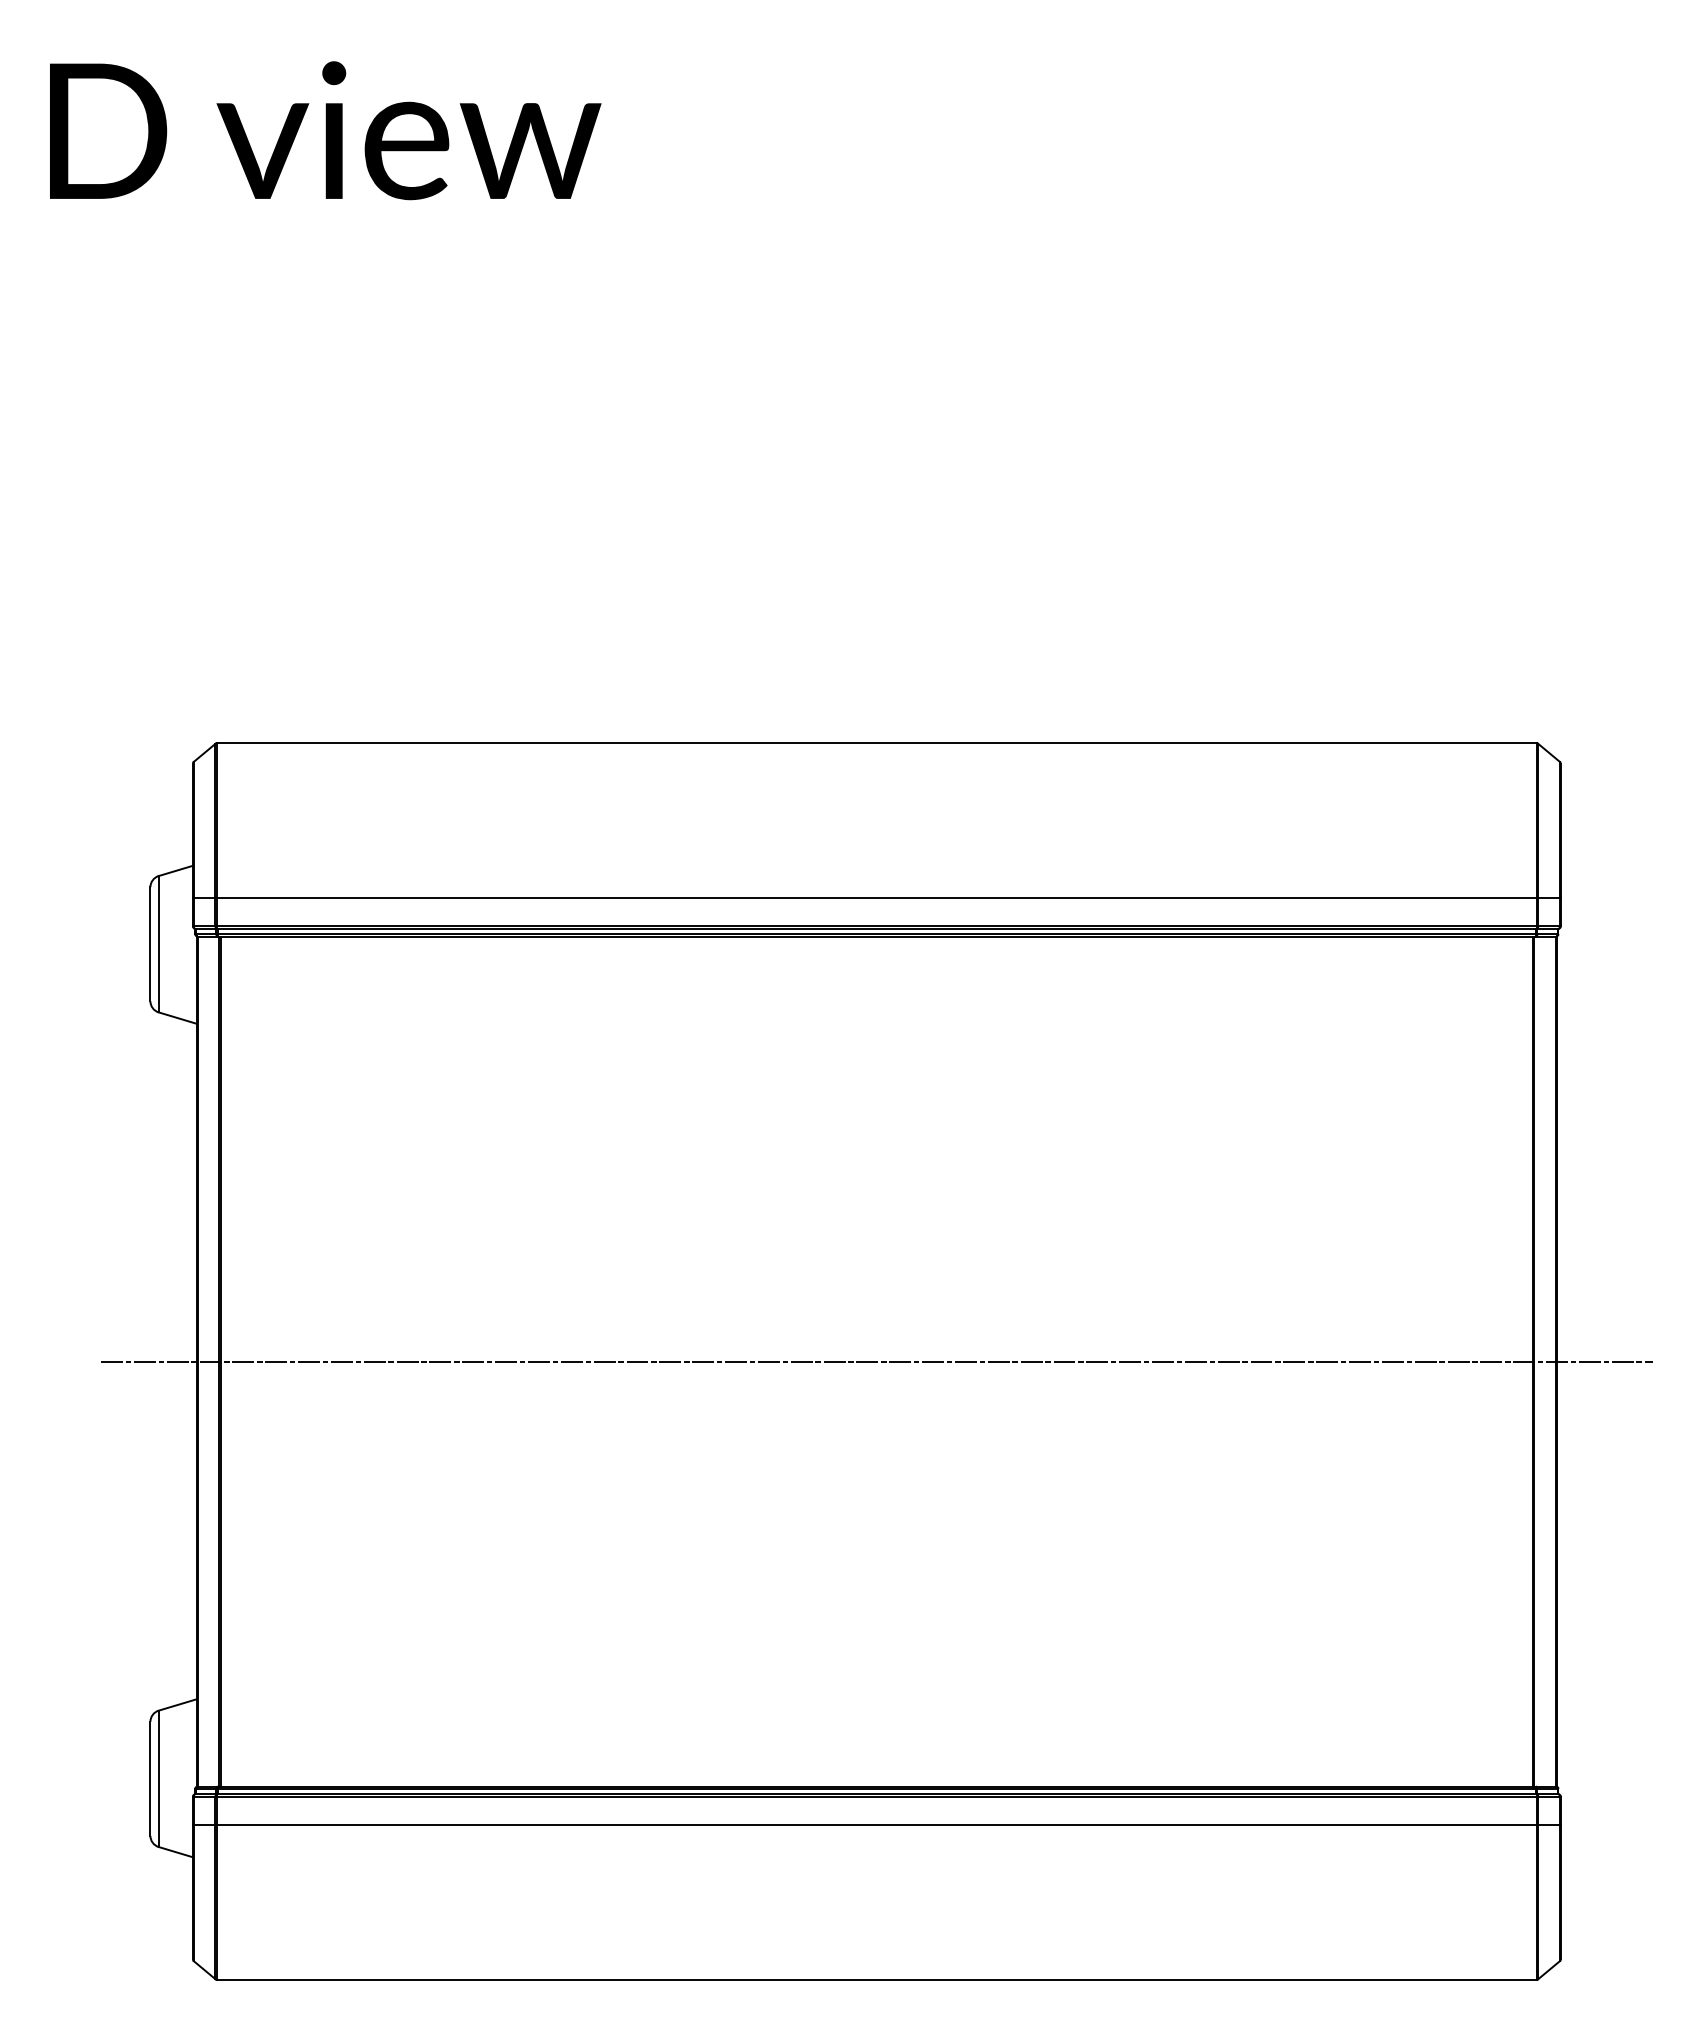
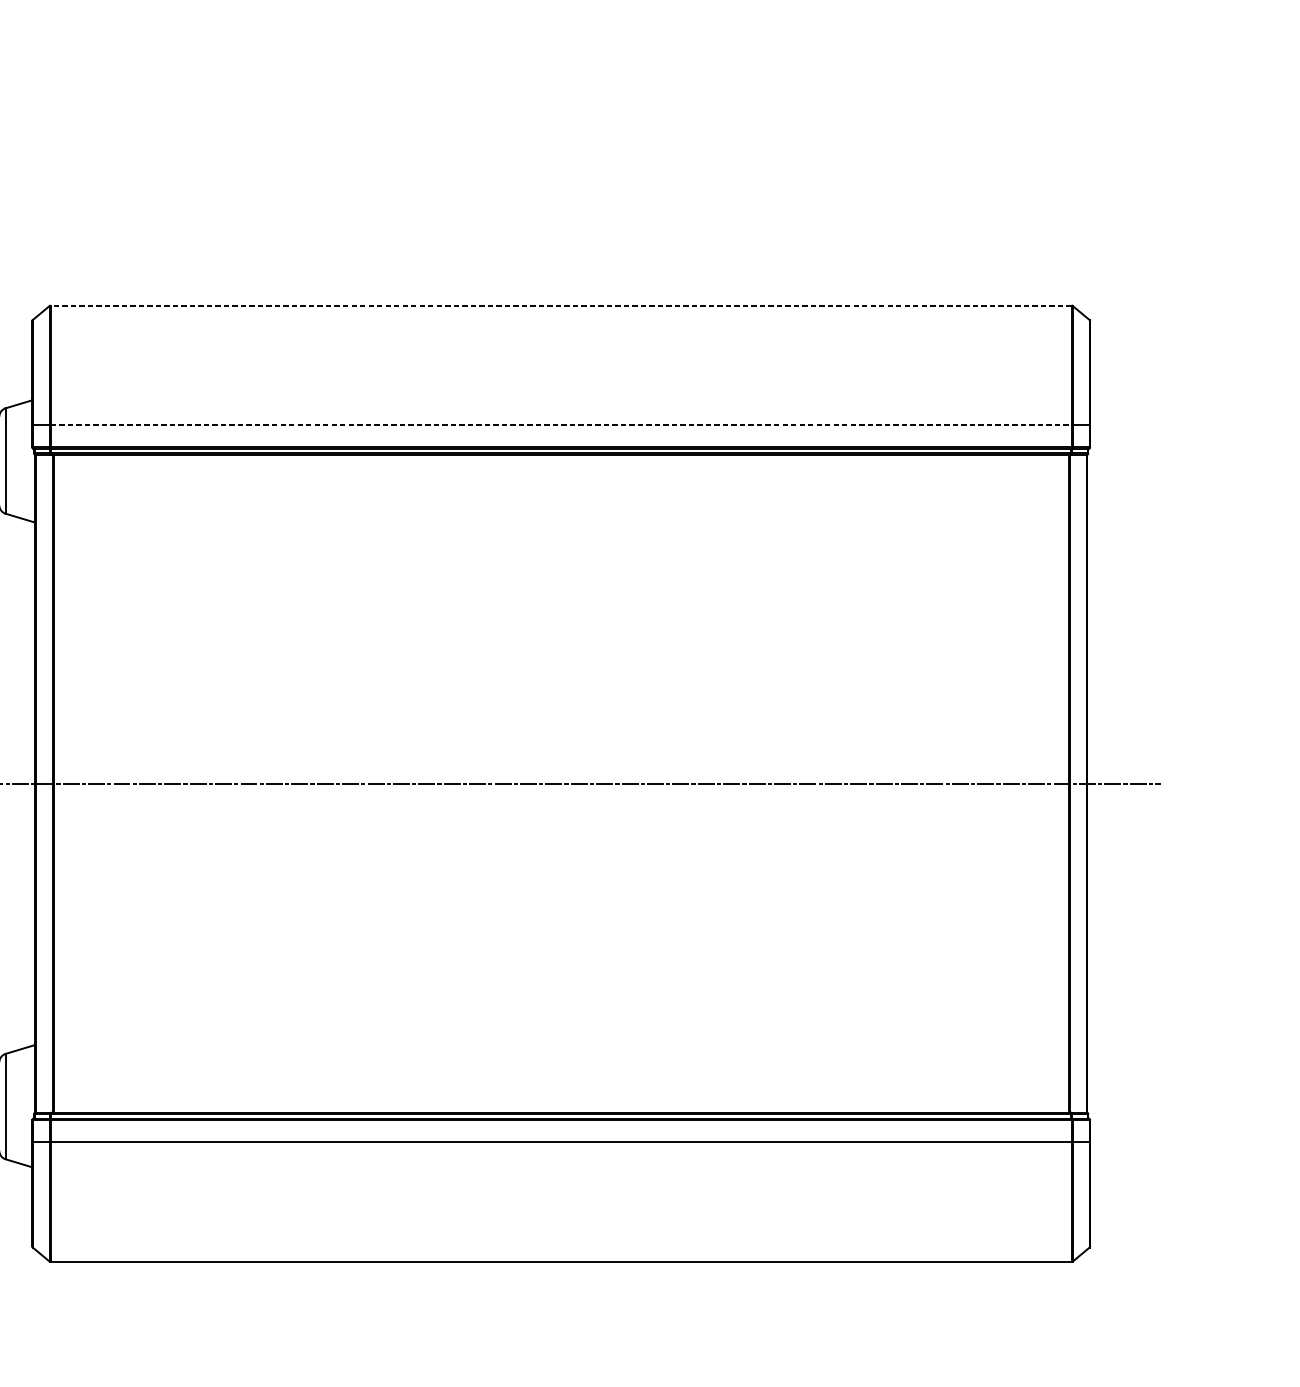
line: (876, 743) -> (560, 305), solid -> dashed
line: (876, 897) -> (560, 424), solid -> dashed

